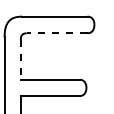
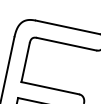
line: (56, 33) -> (66, 44), dashed -> solid
line: (20, 59) -> (25, 62), dashed -> solid

